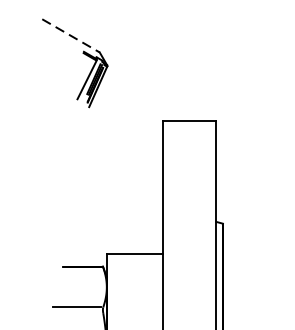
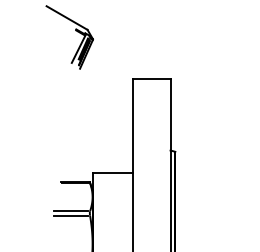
line: (71, 36) -> (67, 18), dashed -> solid
line: (77, 313) -> (71, 215), added

